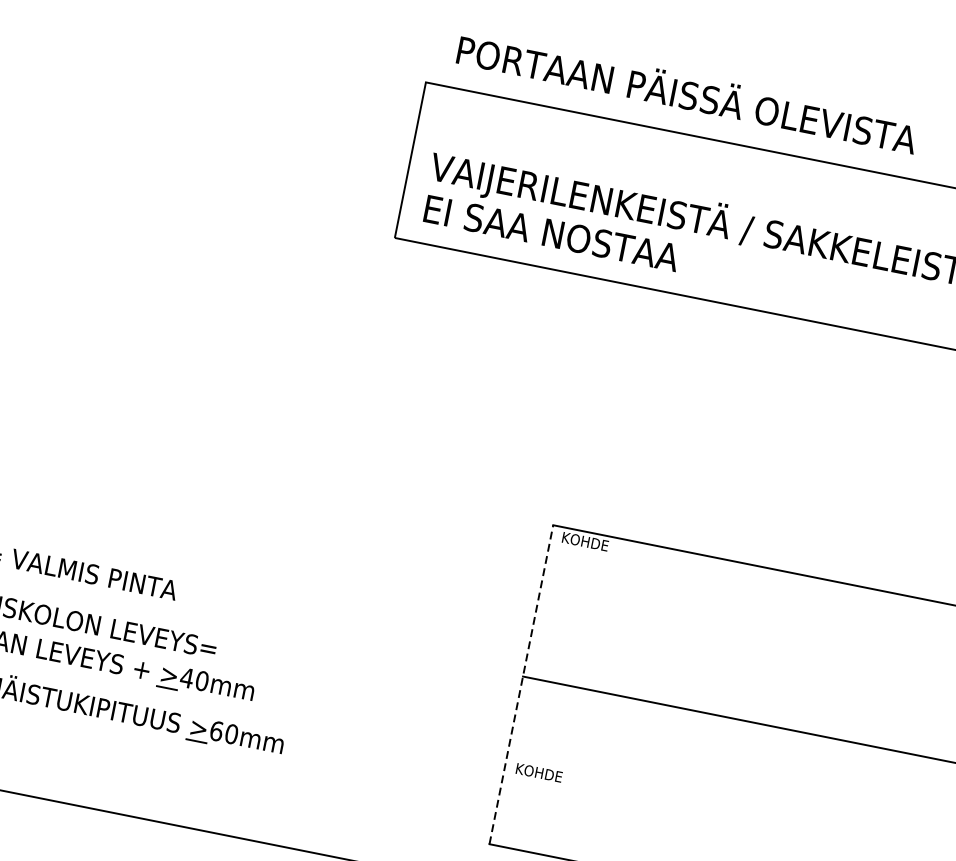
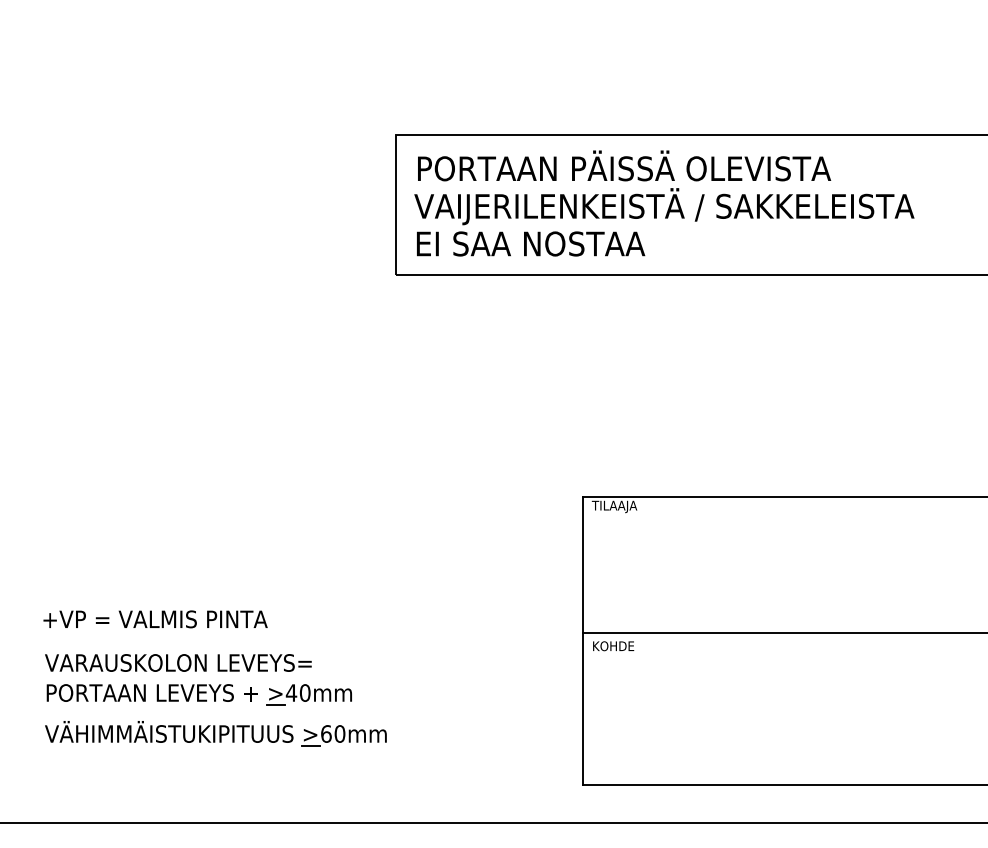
text: (687, 91) -> (624, 165), moved
text: (586, 542) -> (614, 506), KOHDE -> TILAAJA
line: (521, 684) -> (582, 640), dashed -> solid
text: (539, 773) -> (613, 646), moved

